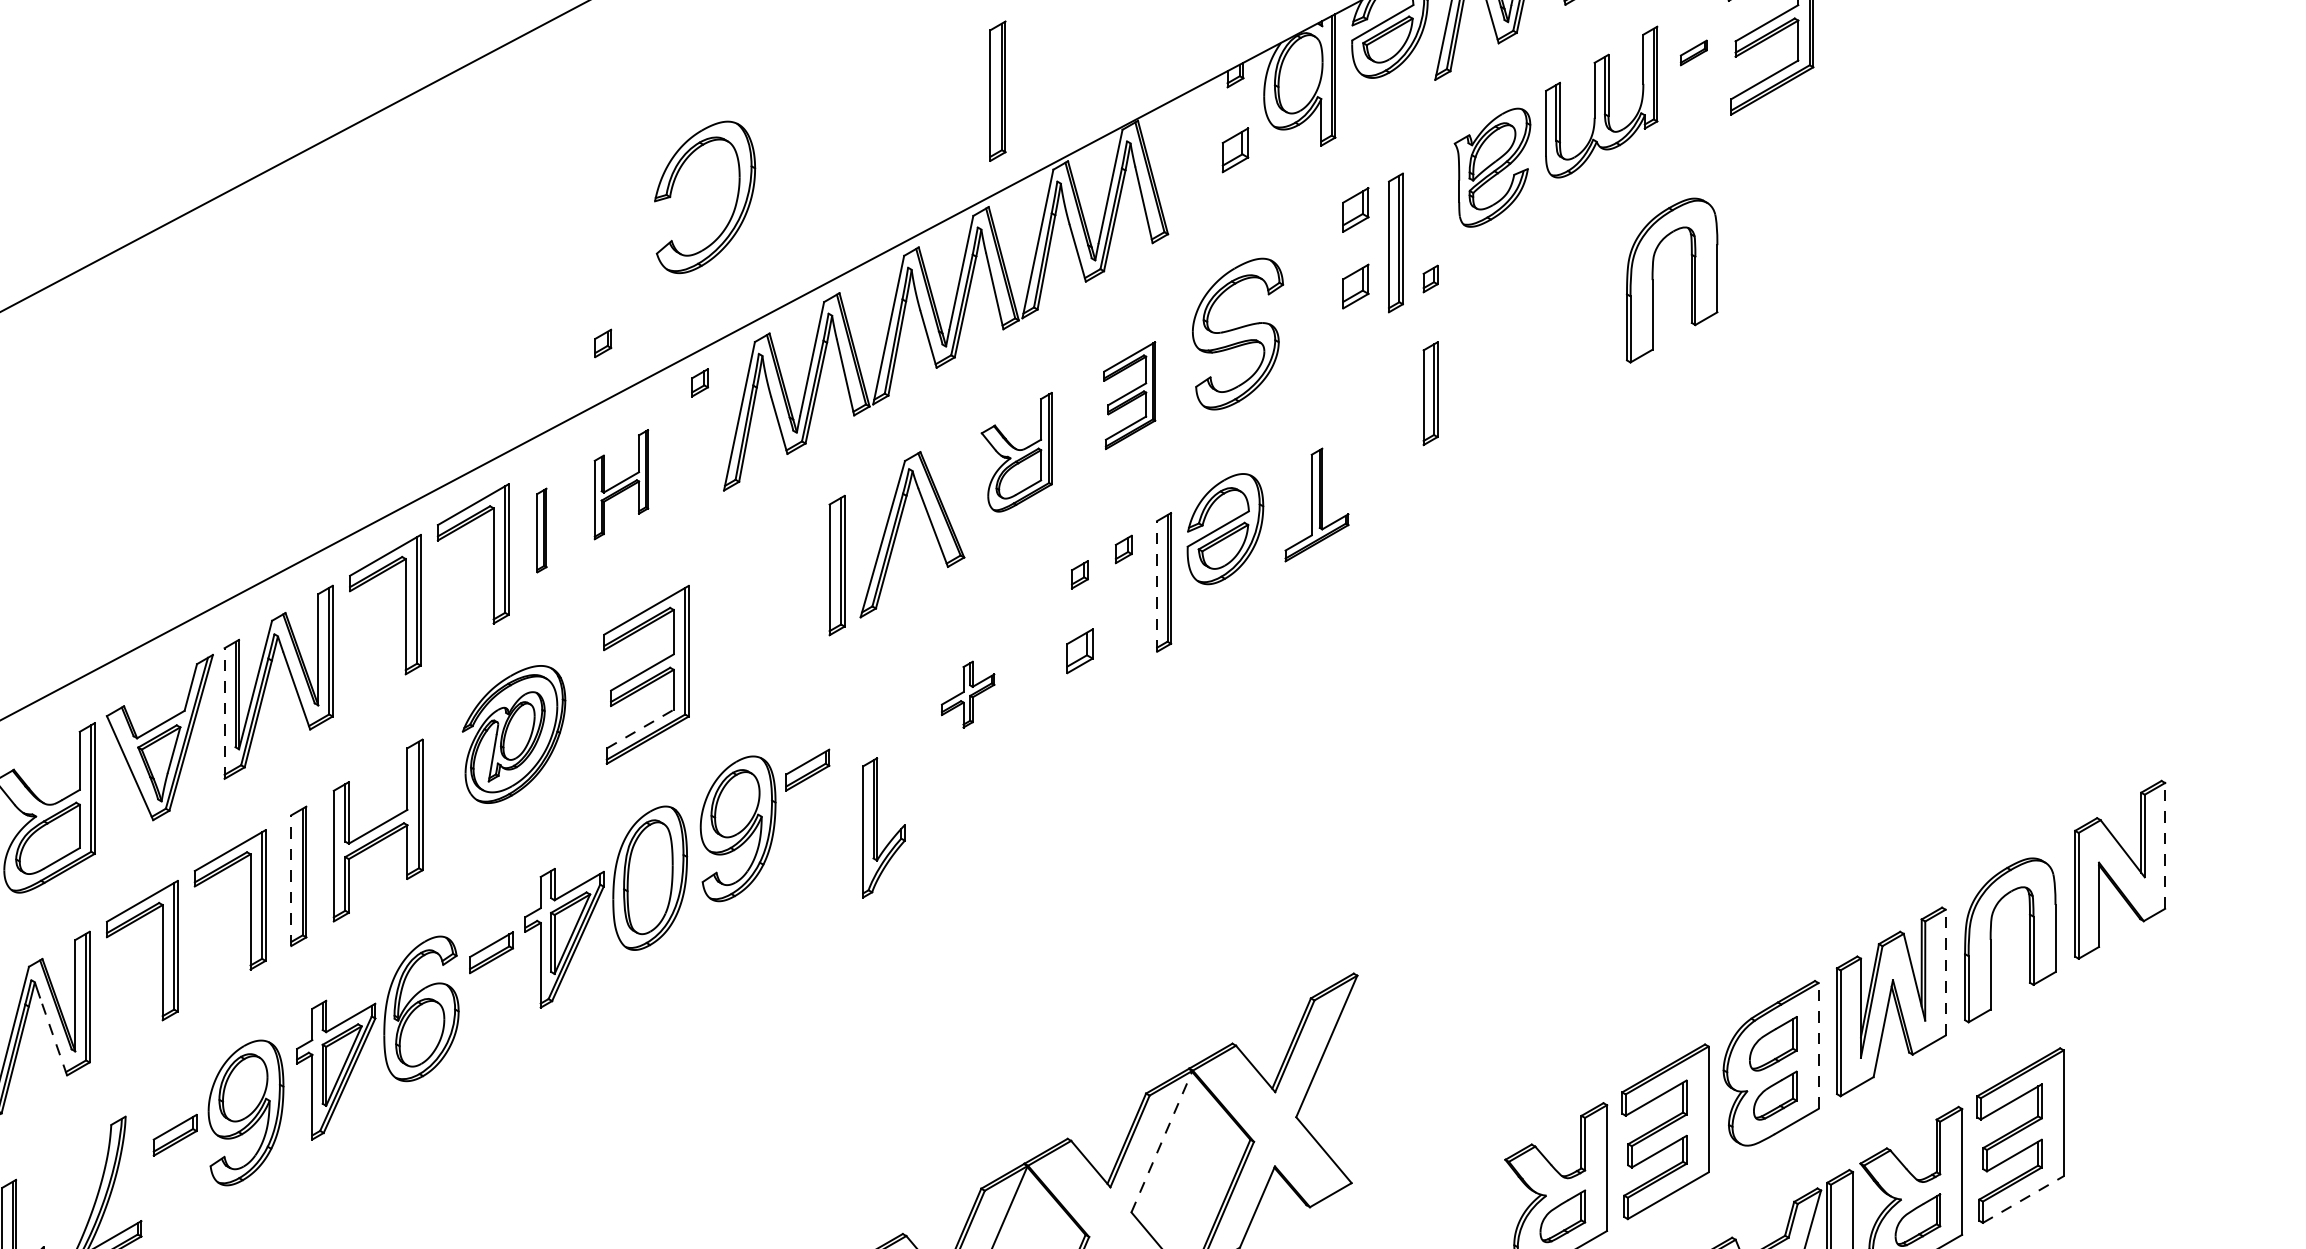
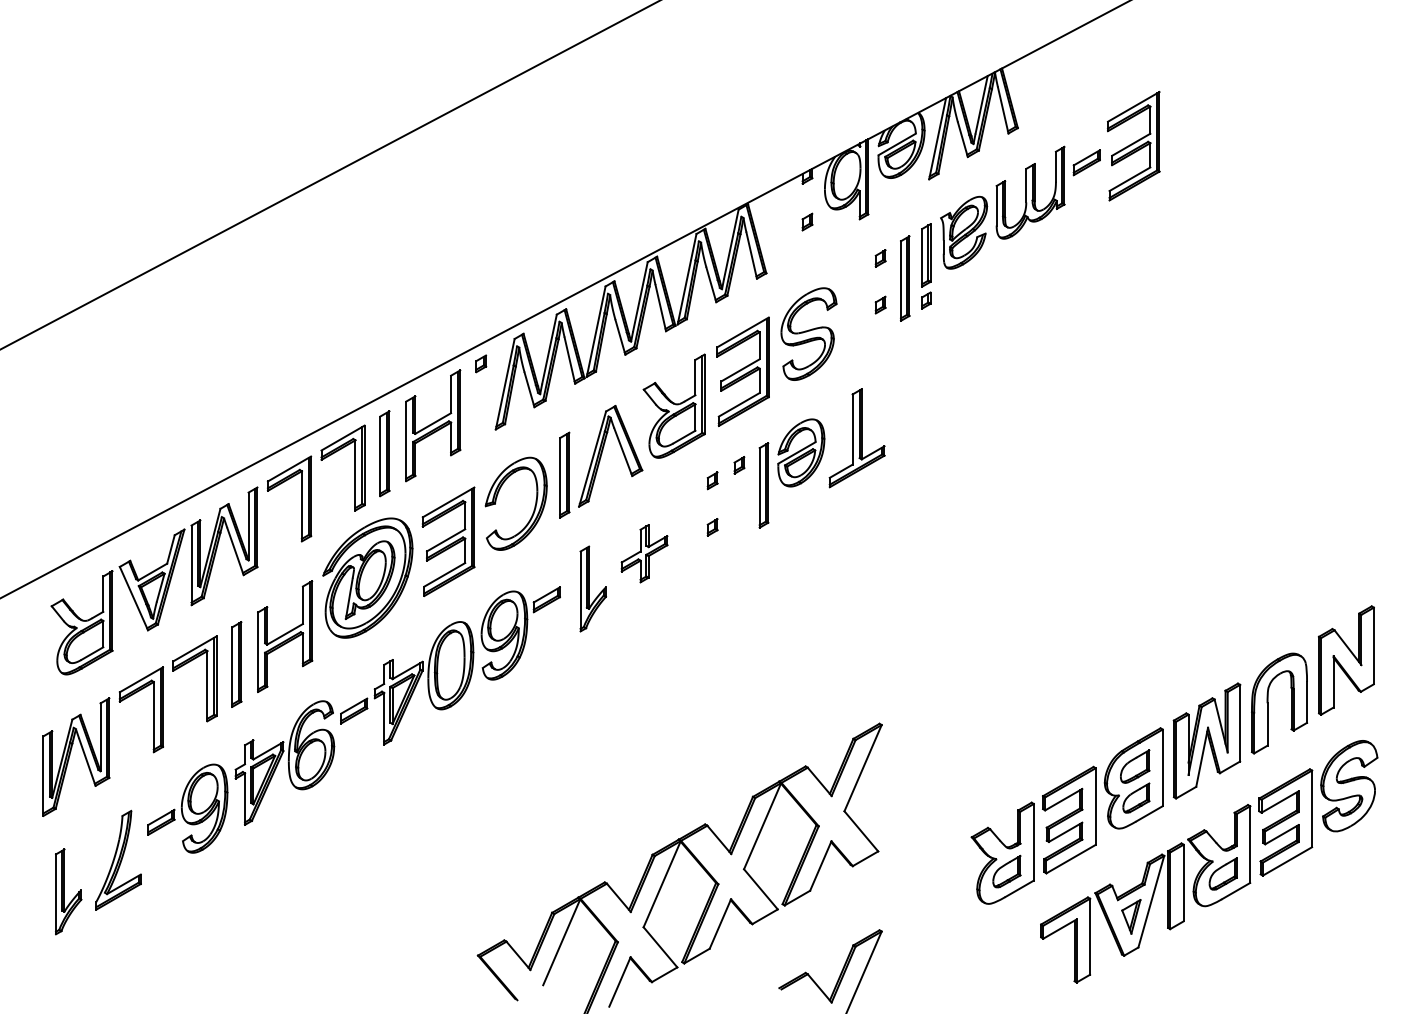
part: (1693, 52) -> (1086, 162), size x1.67
part: (997, 90) -> (662, 185), removed
part: (1235, 149) -> (807, 221), size x0.62
part: (674, 186) -> (497, 497), moved
part: (1355, 209) -> (880, 258), size x0.62
part: (1654, 280) -> (1062, 301), removed
part: (1355, 285) -> (880, 304), size x0.62
part: (603, 342) -> (422, 339), removed
part: (1430, 393) -> (926, 255), moved
part: (1128, 395) -> (742, 371), size x1.67
part: (1015, 451) -> (673, 405), size x1.43
part: (621, 484) -> (433, 425), size x1.67
part: (1315, 505) -> (856, 438), size x1.43
part: (541, 529) -> (384, 453), size x1.67
line: (1156, 585) -> (759, 487), dashed -> solid
part: (1079, 651) -> (712, 527), size x0.62
part: (968, 694) -> (644, 553), size x1.43
line: (224, 713) -> (191, 565), dashed -> solid
line: (639, 728) -> (444, 574), dashed -> solid
part: (513, 733) -> (367, 577), size x1.43
part: (882, 827) -> (592, 588), moved
line: (2164, 845) -> (1373, 645), dashed -> solid
line: (291, 881) -> (232, 667), dashed -> solid
line: (1946, 971) -> (1240, 722), dashed -> solid
line: (53, 1037) -> (87, 762), dashed -> solid
line: (1818, 1045) -> (1162, 767), dashed -> solid
part: (2125, 1076) -> (1349, 786), added
line: (1161, 1142) -> (762, 826), dashed -> solid
line: (2023, 1199) -> (1287, 861), dashed -> solid

